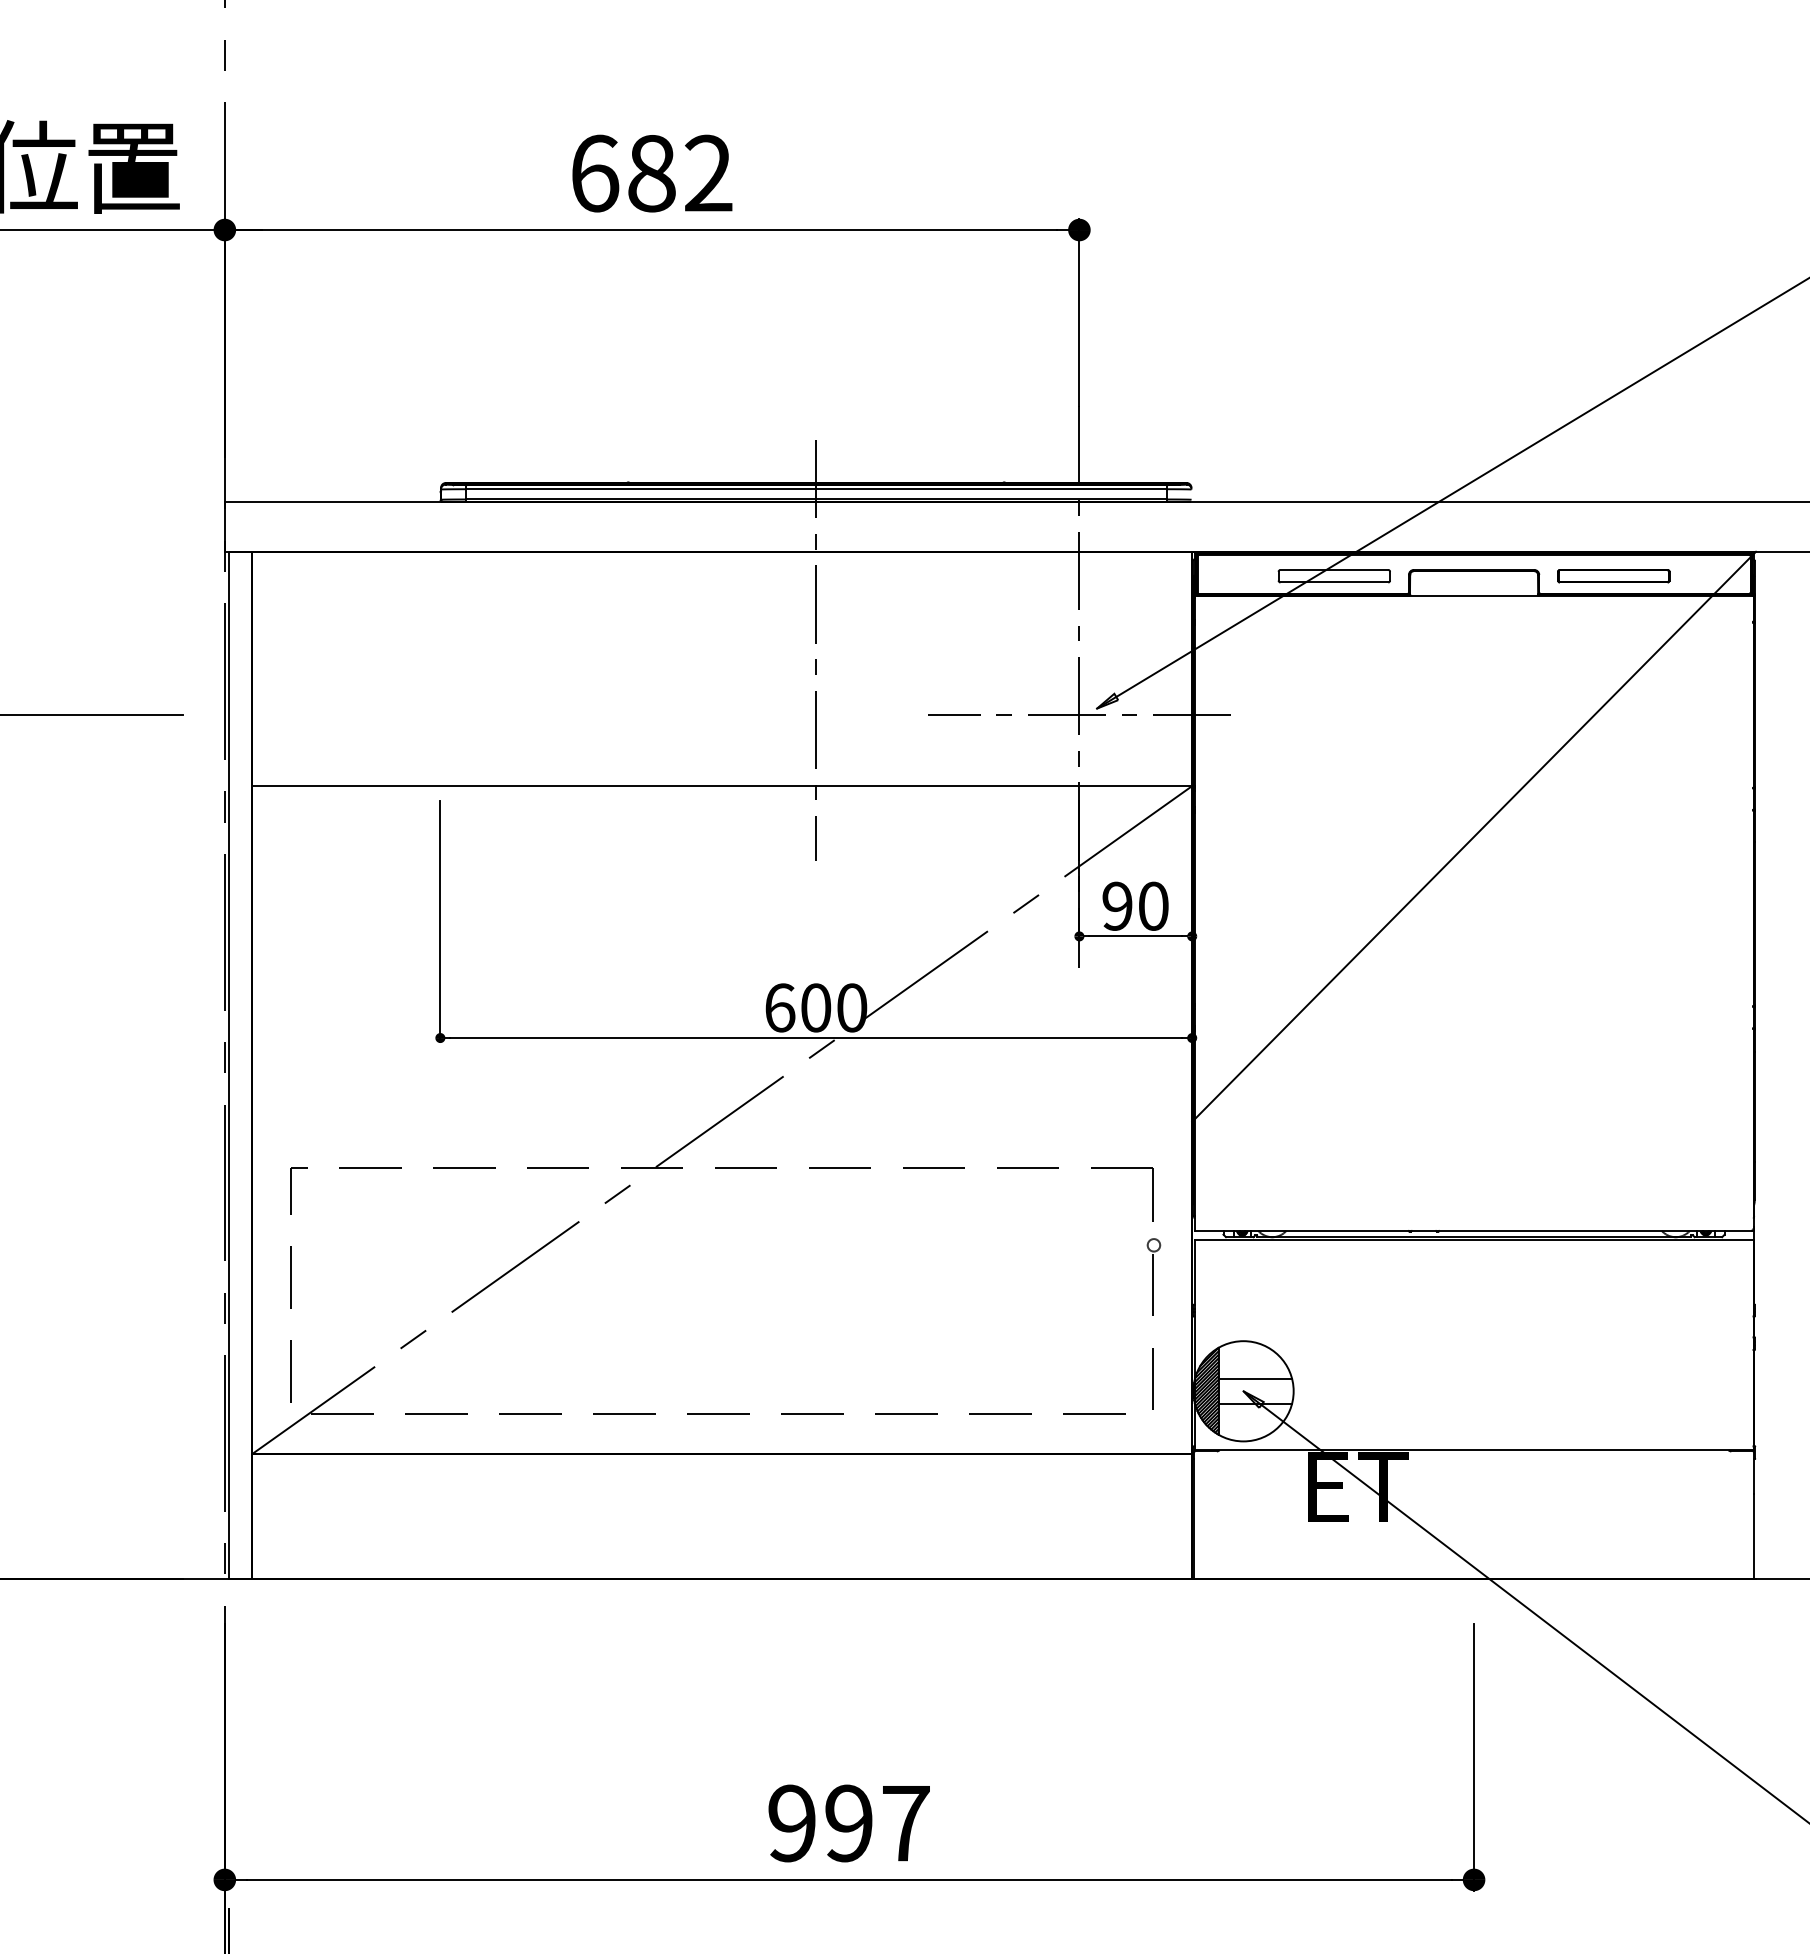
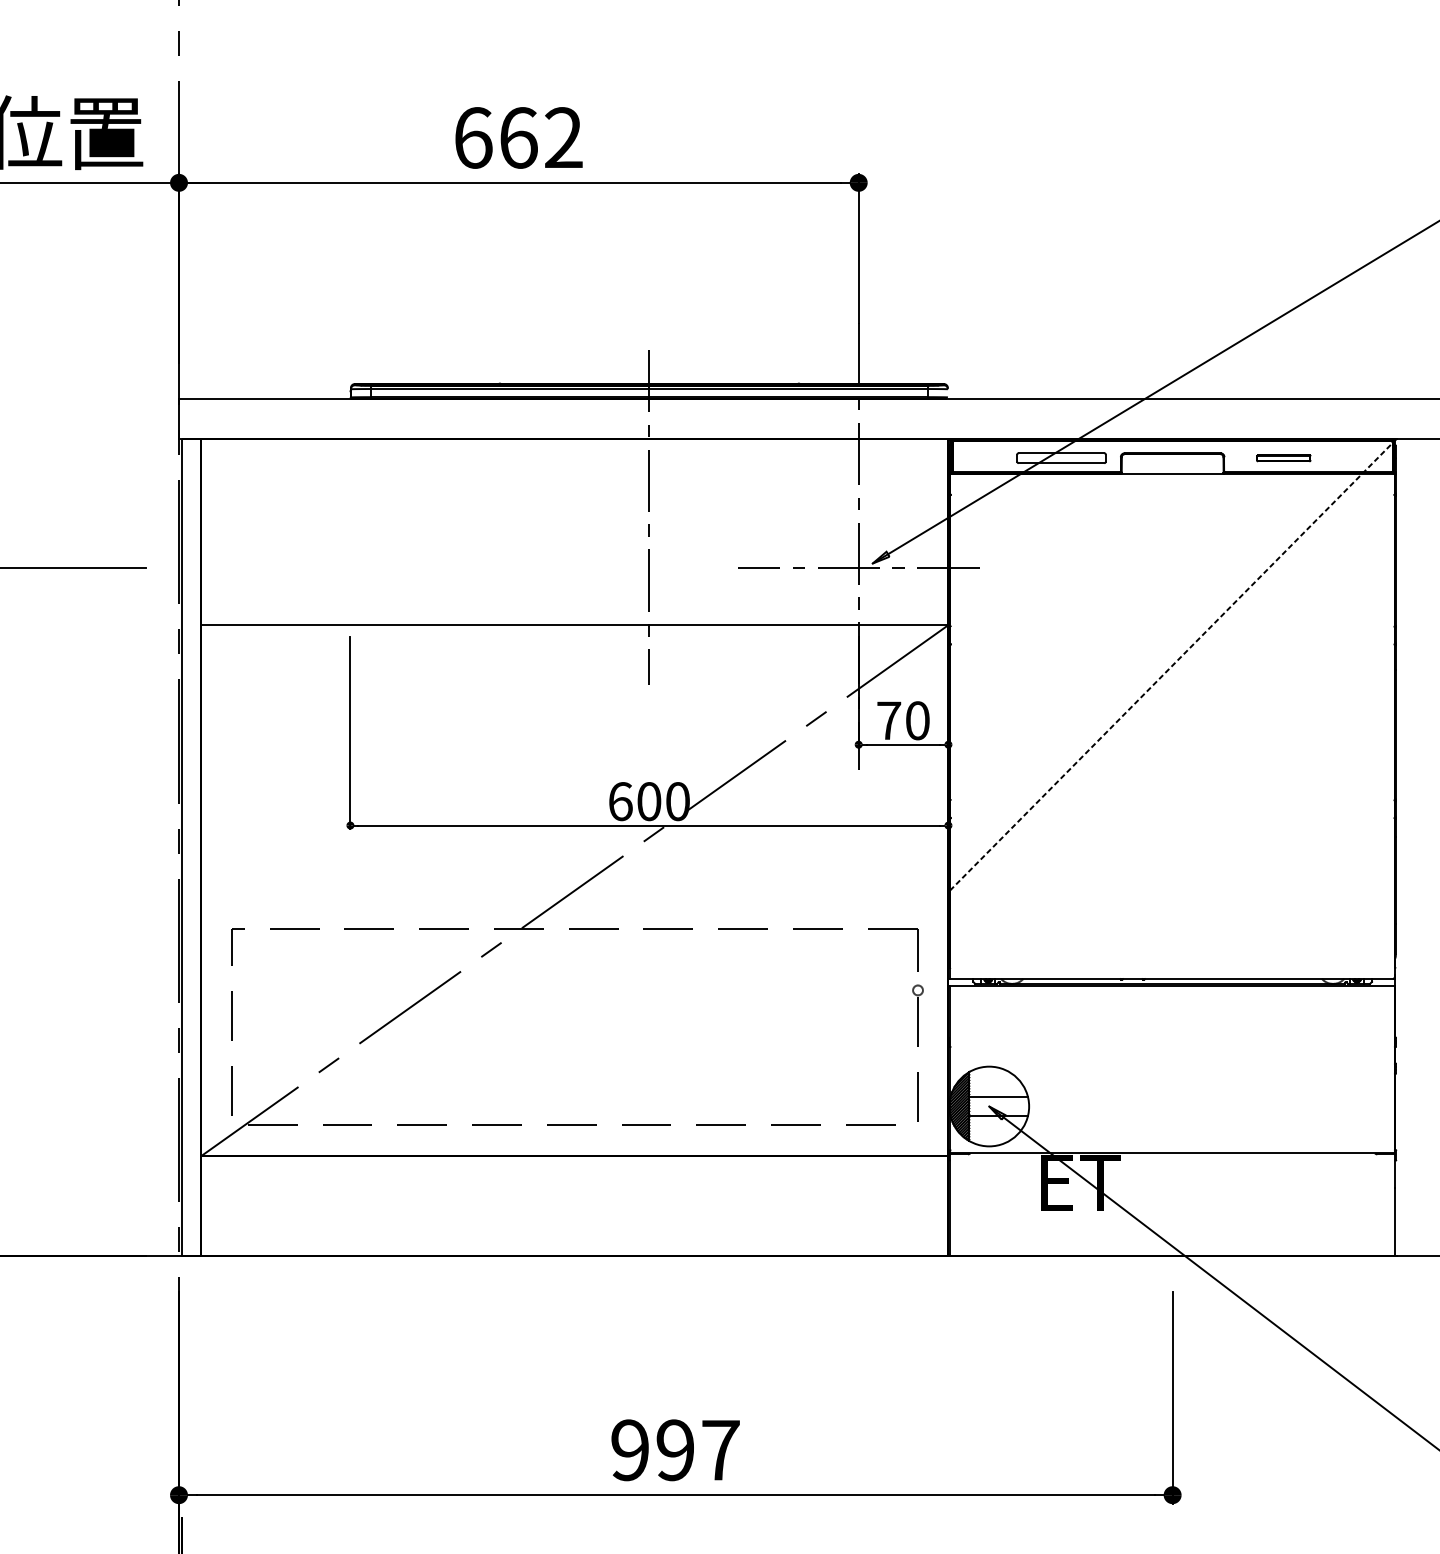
text: (652, 173) -> (519, 137), 682 -> 662
part: (1613, 576) -> (1283, 458), size x0.6
line: (1474, 836) -> (1172, 665), solid -> dashed
text: (1117, 905) -> (889, 720), 90 -> 70

